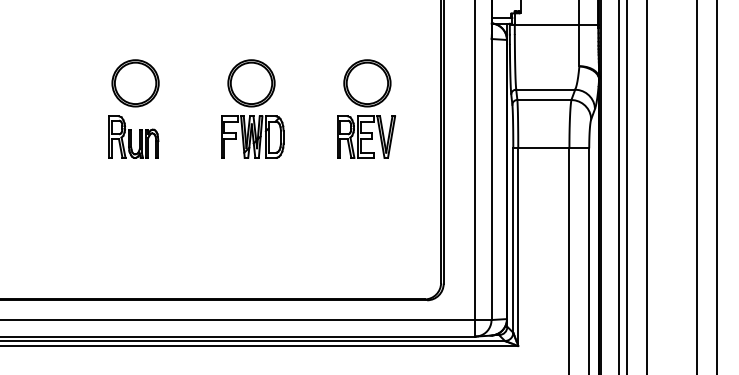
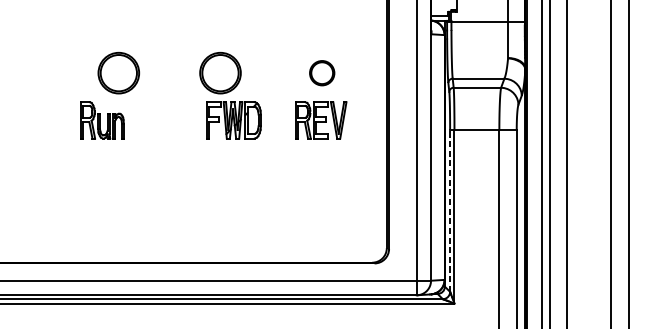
part: (367, 83) -> (322, 73), size x0.6
part: (133, 136) -> (102, 119), moved
part: (252, 136) -> (233, 119), moved
line: (513, 240) -> (450, 210), solid -> dashed

